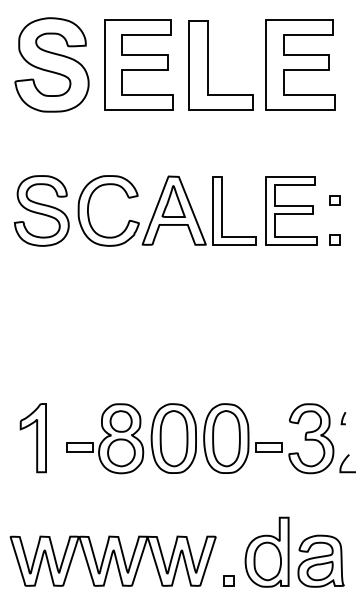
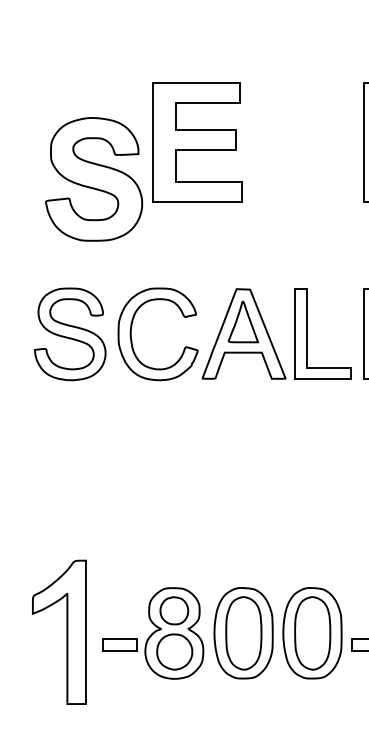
part: (51, 64) -> (93, 178), moved
part: (208, 65) -> (289, 143), removed
part: (32, 438) -> (57, 633), size x1.6

